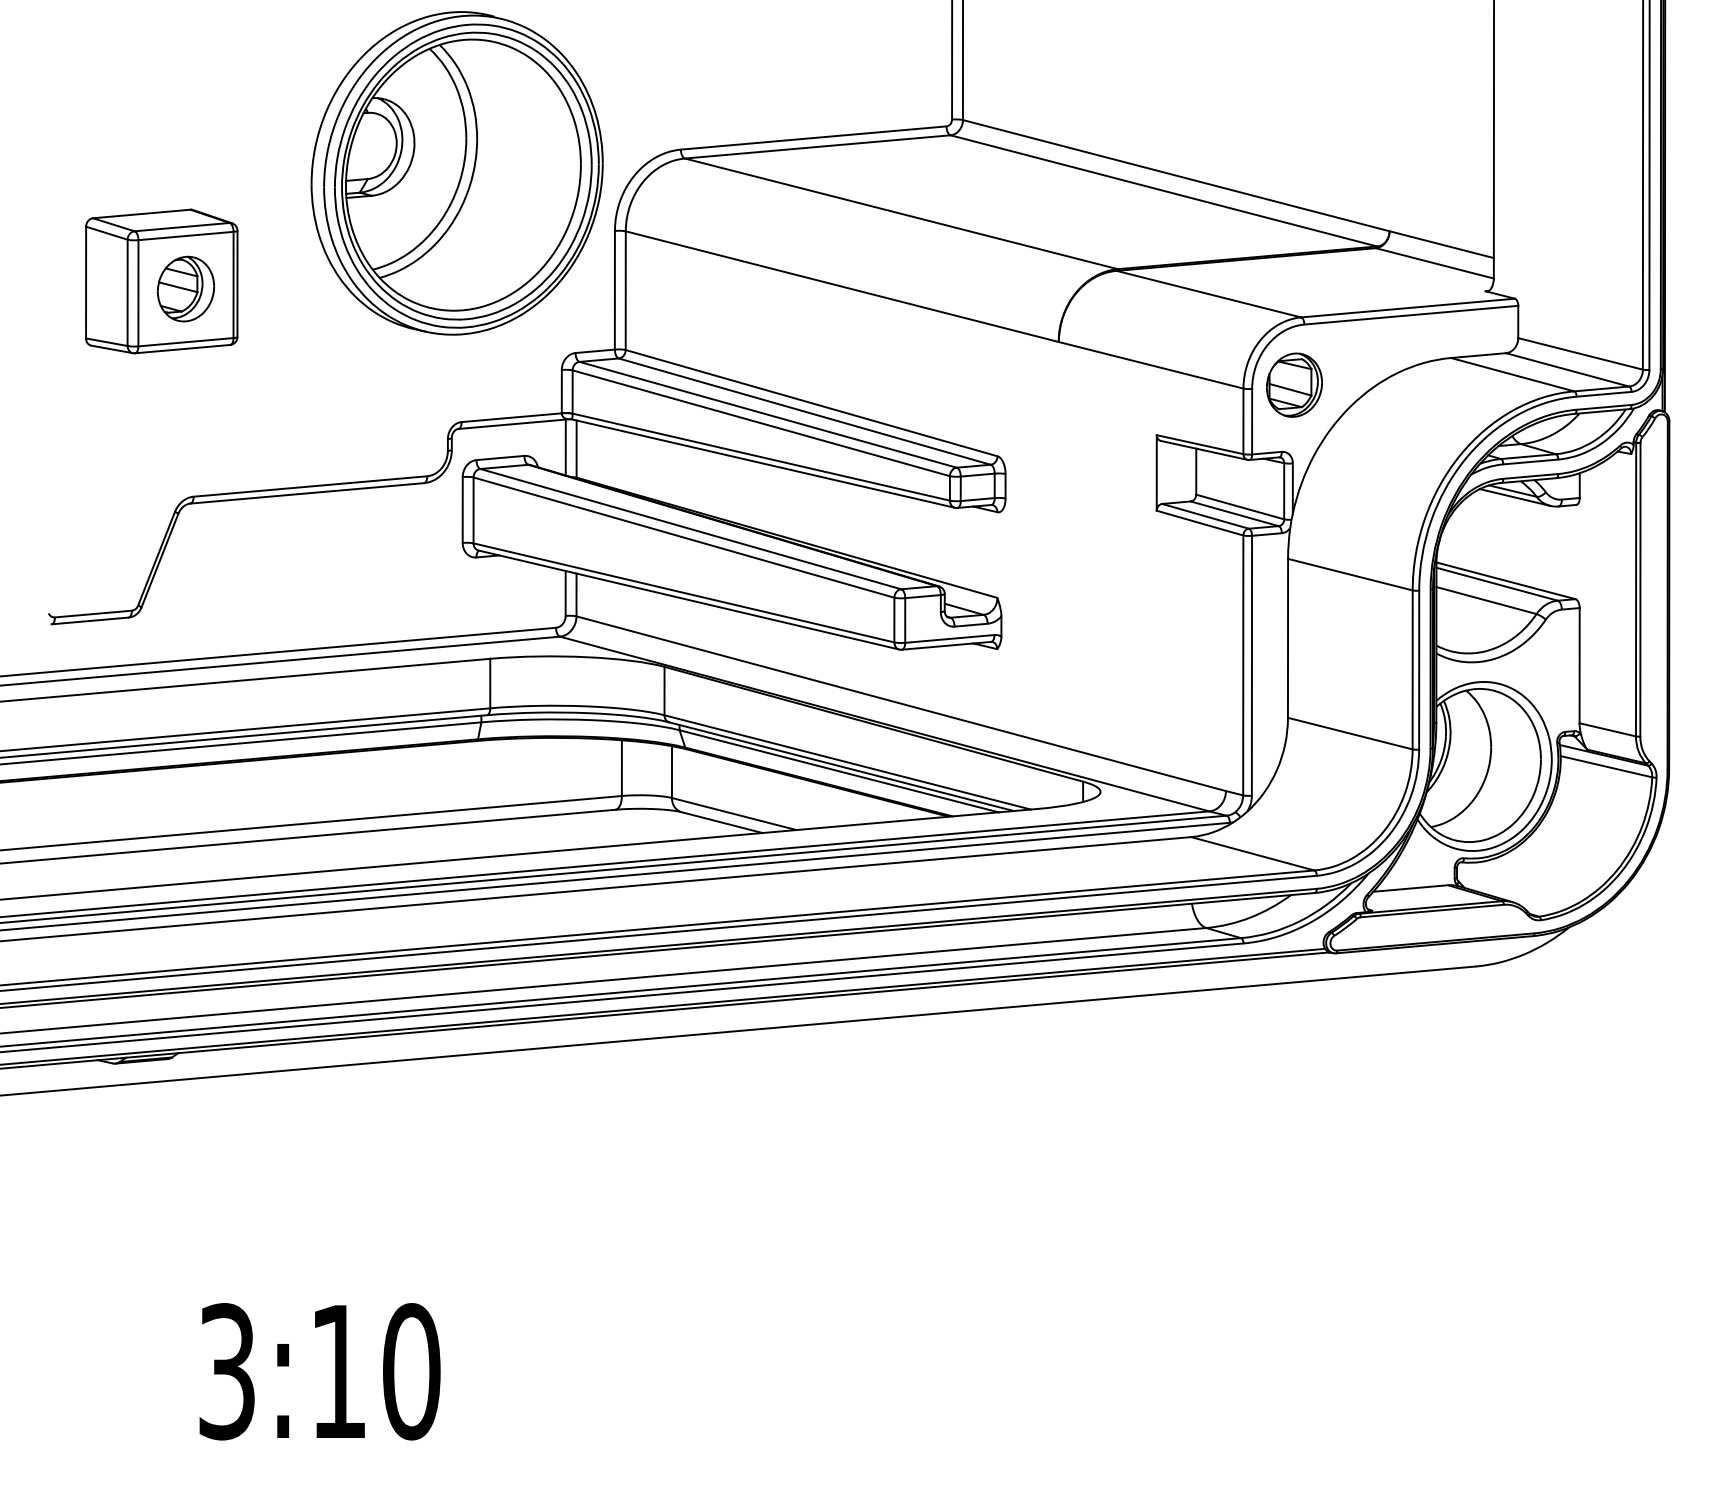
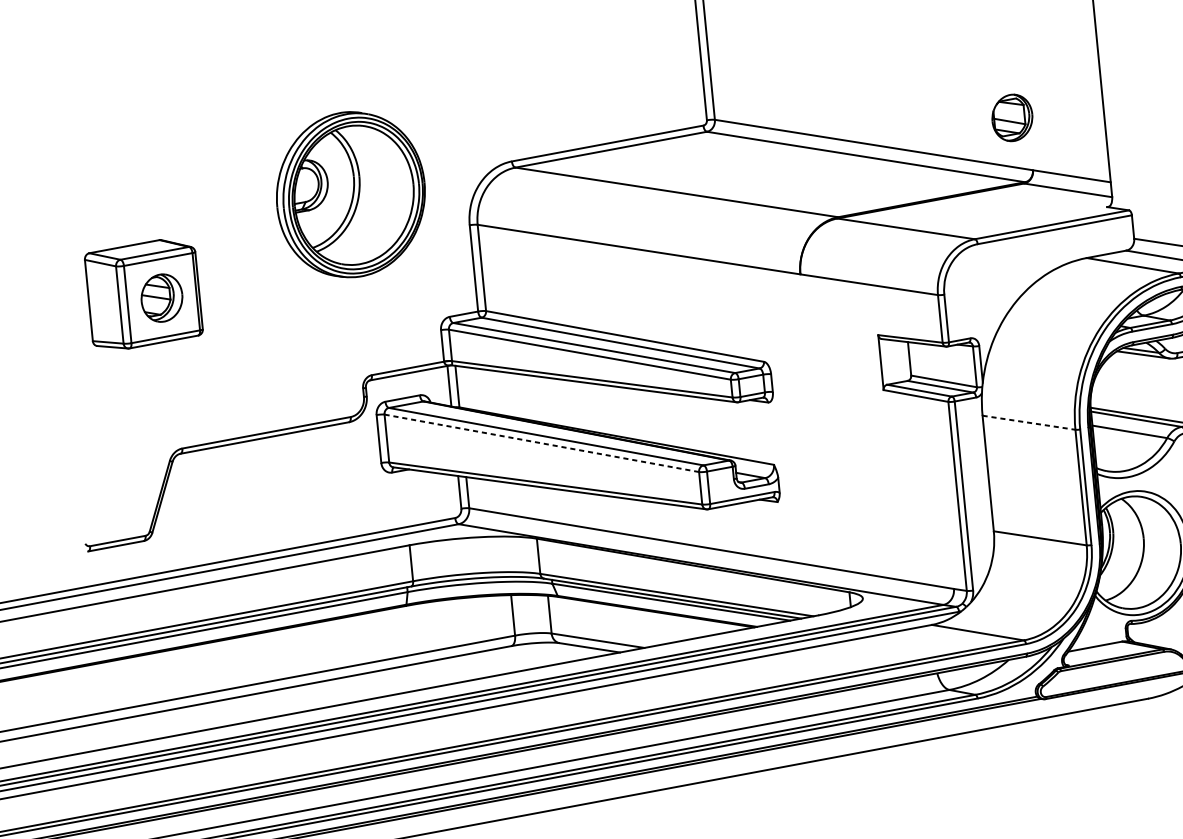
part: (456, 173) -> (350, 194), size x0.7
part: (1294, 384) -> (1012, 117), moved
line: (684, 537) -> (542, 443), solid -> dashed
line: (1350, 574) -> (1029, 422), solid -> dashed

